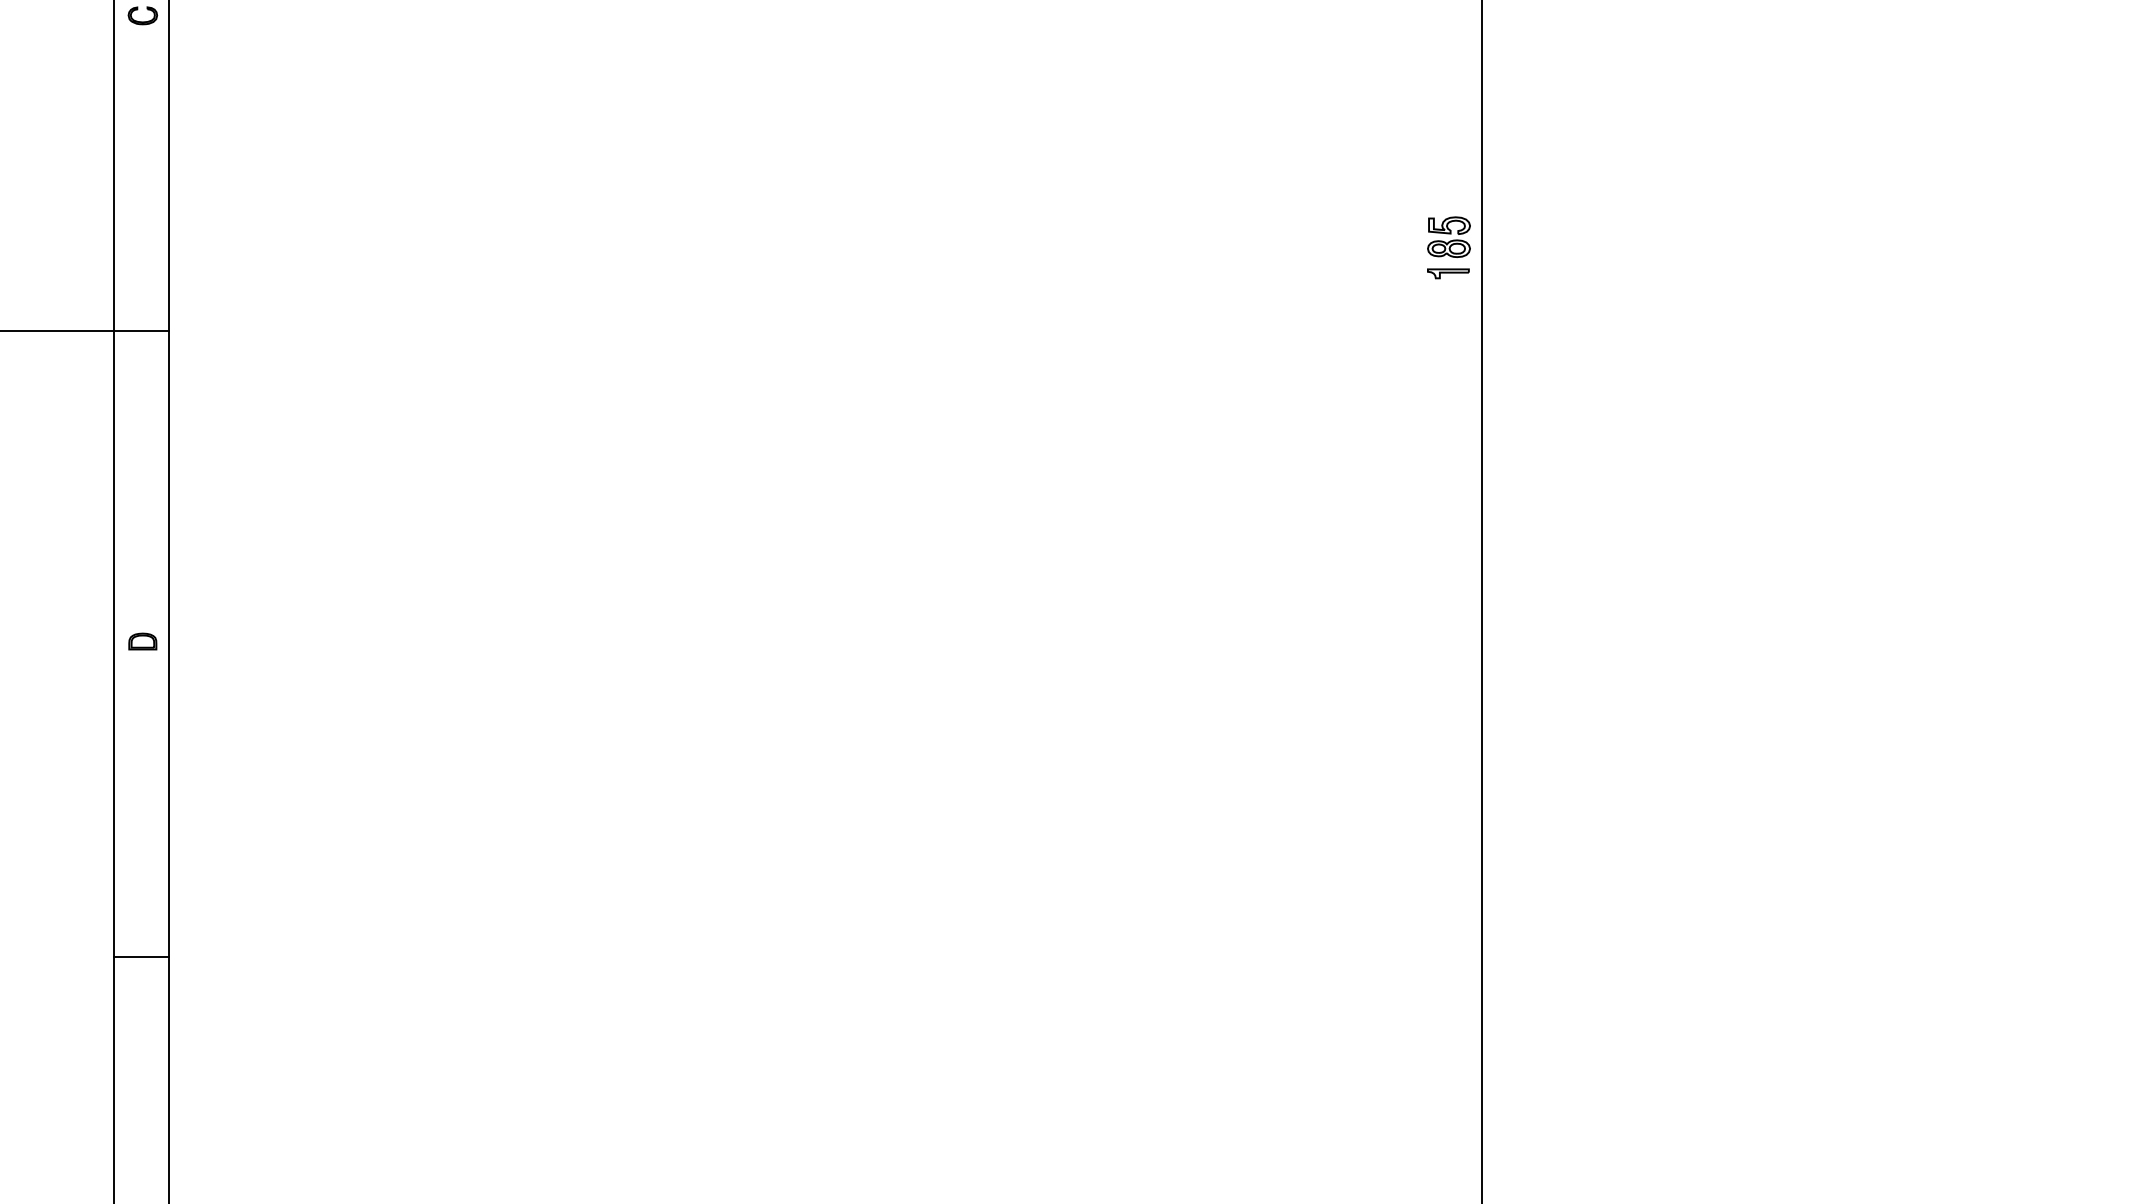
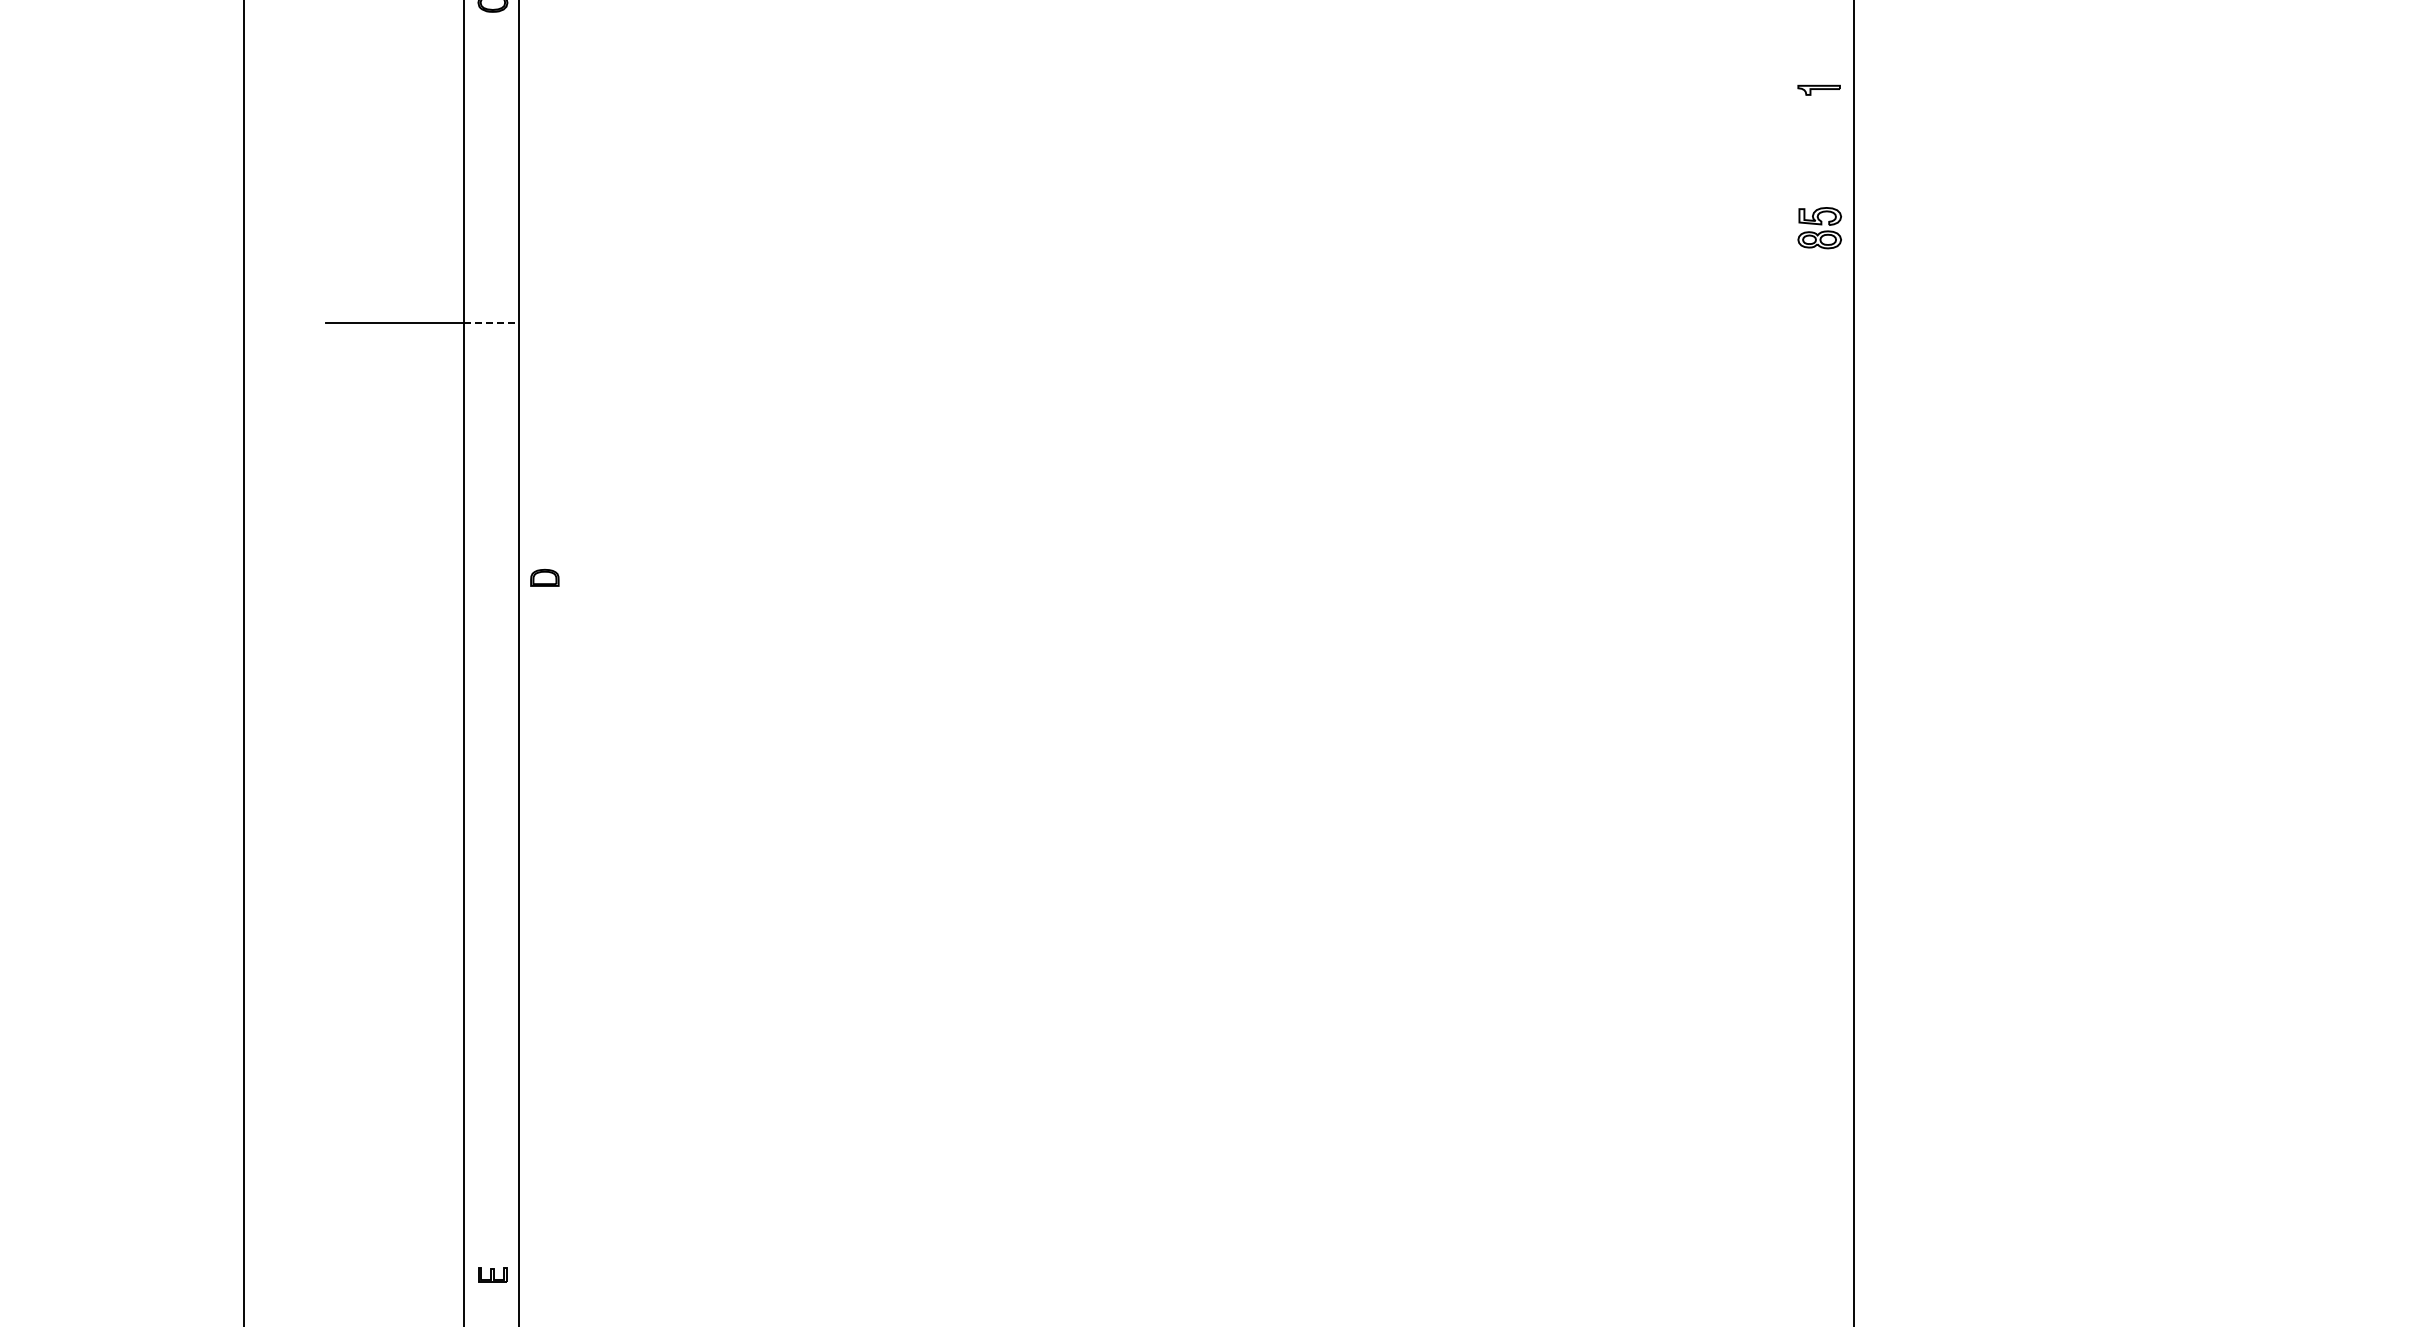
part: (1447, 273) -> (1818, 89), moved
line: (141, 331) -> (491, 323), solid -> dashed
part: (142, 641) -> (544, 577), moved
line: (141, 957) -> (491, 959), removed

